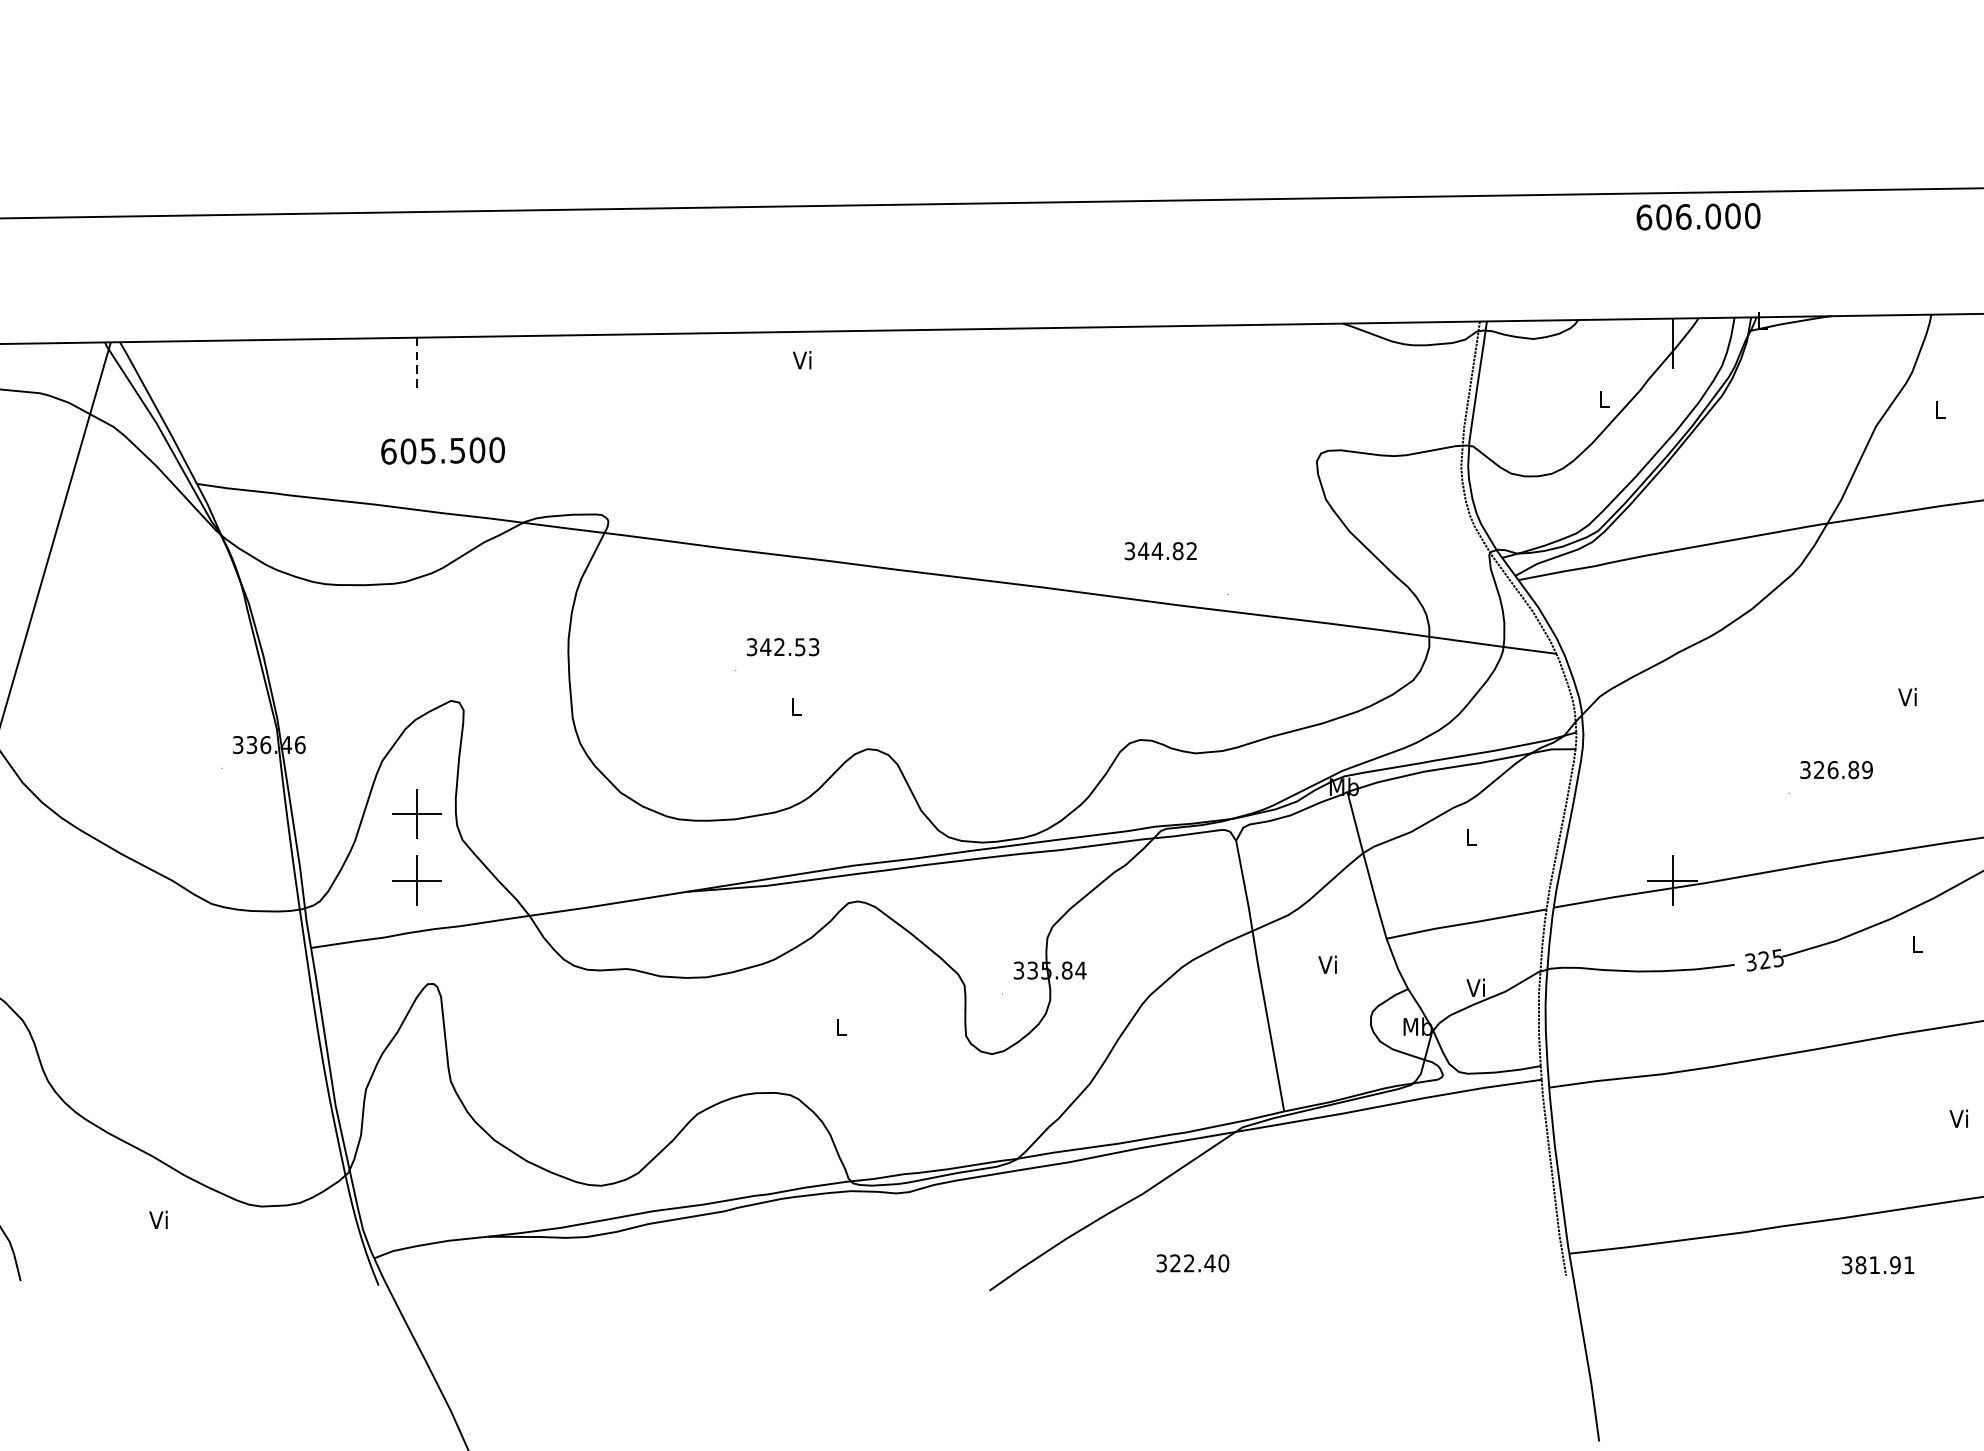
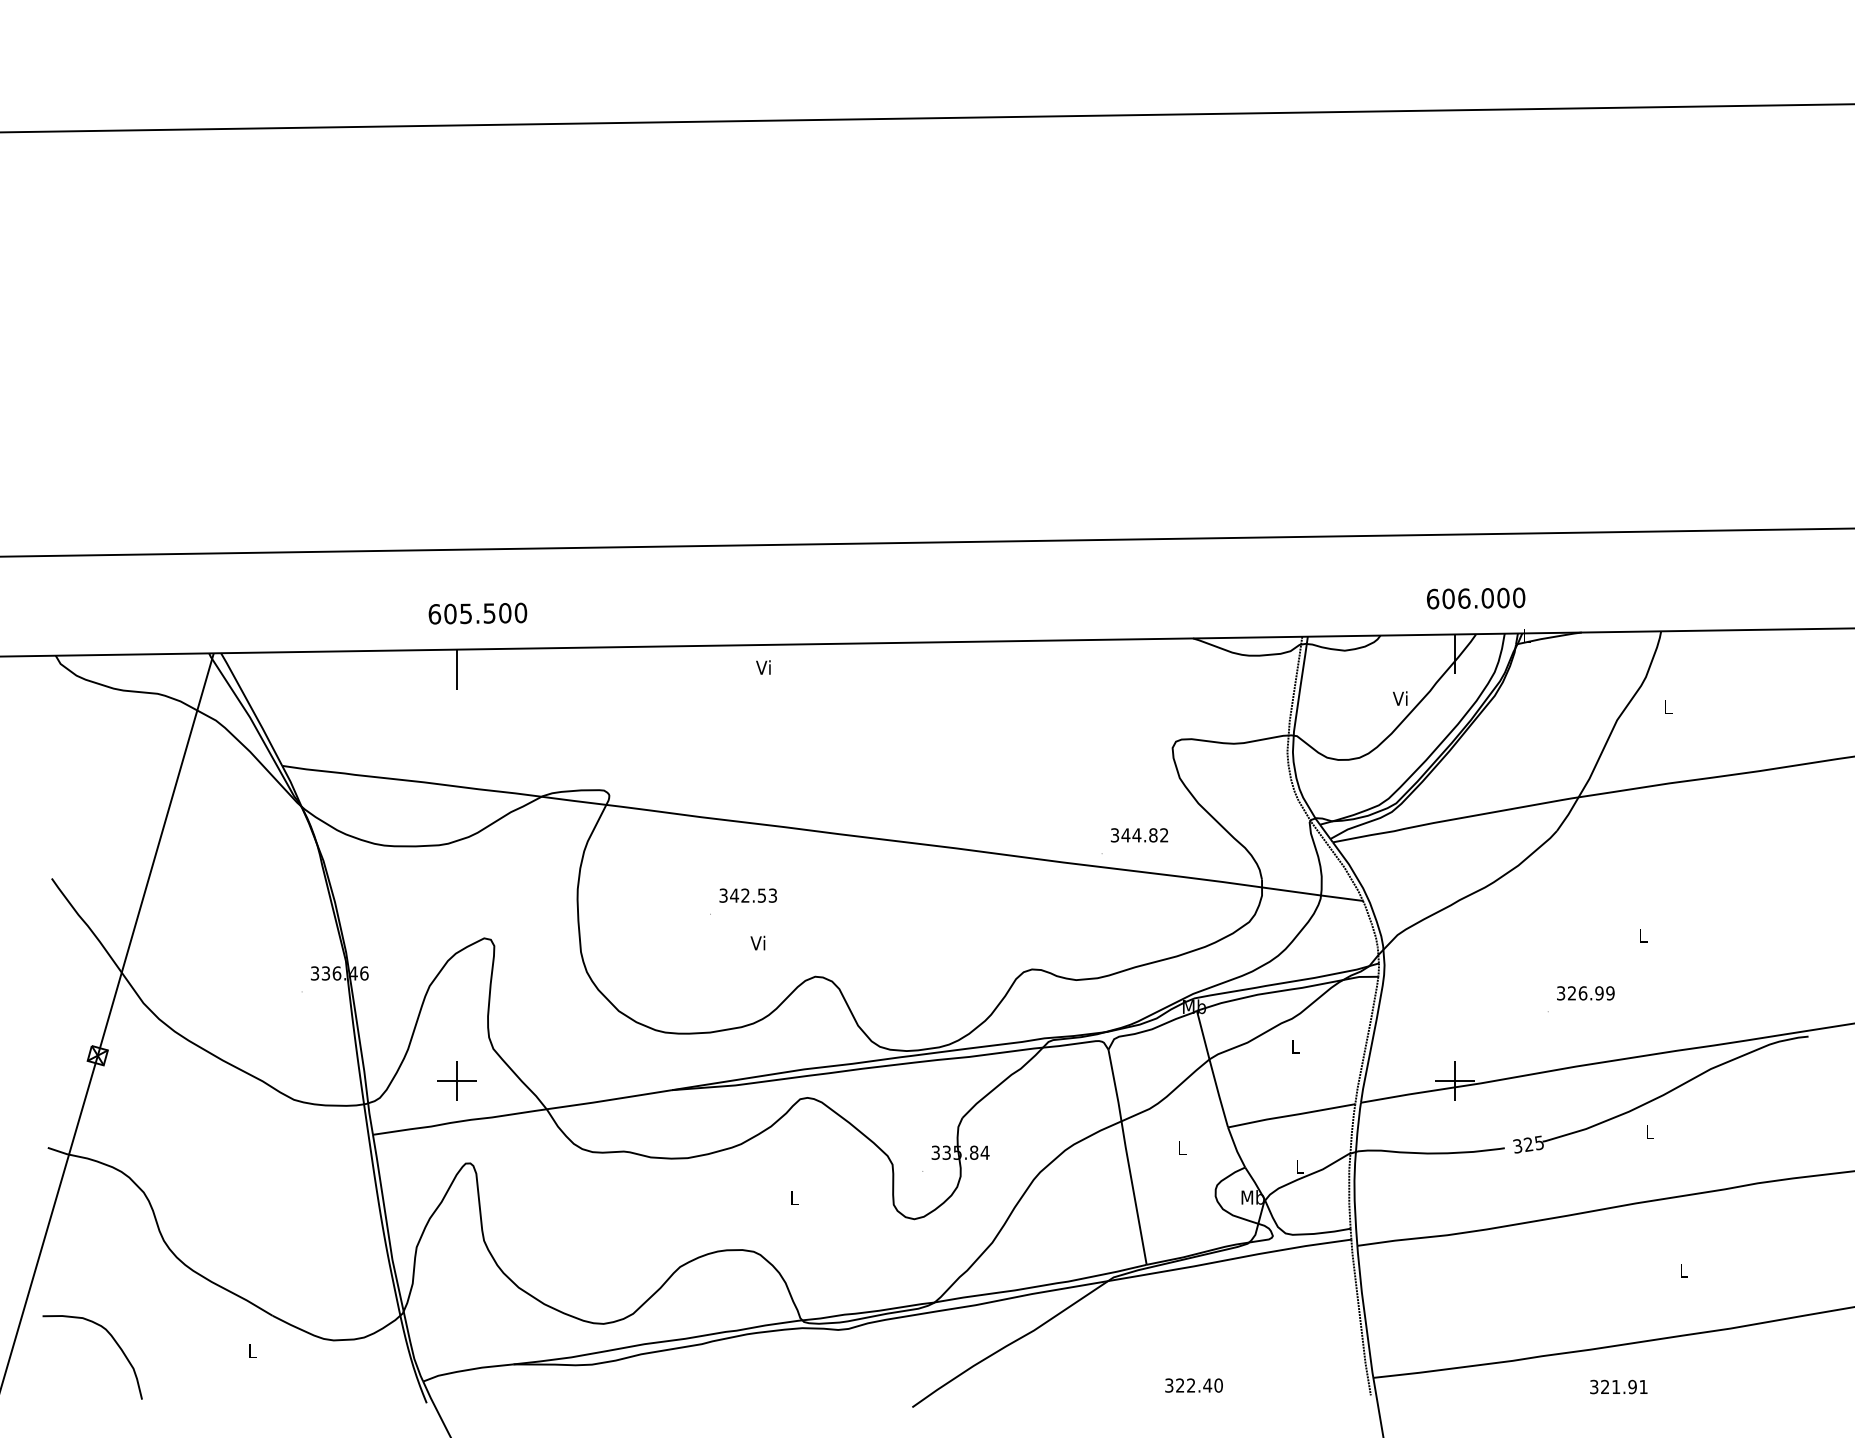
text: (1699, 216) -> (1476, 598), moved
line: (417, 362) -> (457, 669), dashed -> solid
text: (1602, 399) -> (1399, 698), L -> Vi
text: (442, 450) -> (477, 613), moved
text: (1160, 551) -> (1139, 835), moved
text: (1907, 697) -> (1642, 935), Vi -> L
text: (794, 706) -> (757, 942), L -> Vi
text: (1853, 770) -> (1599, 993), 326.89 -> 326.99
part: (416, 812) -> (456, 1027), removed
text: (1326, 963) -> (1180, 1147), Vi -> L
text: (1475, 987) -> (1298, 1166), Vi -> L
text: (1958, 1118) -> (1682, 1270), Vi -> L
text: (158, 1219) -> (251, 1350), Vi -> L
text: (1192, 1263) -> (1193, 1385), moved
text: (1861, 1265) -> (1605, 1387), 381.91 -> 321.91

